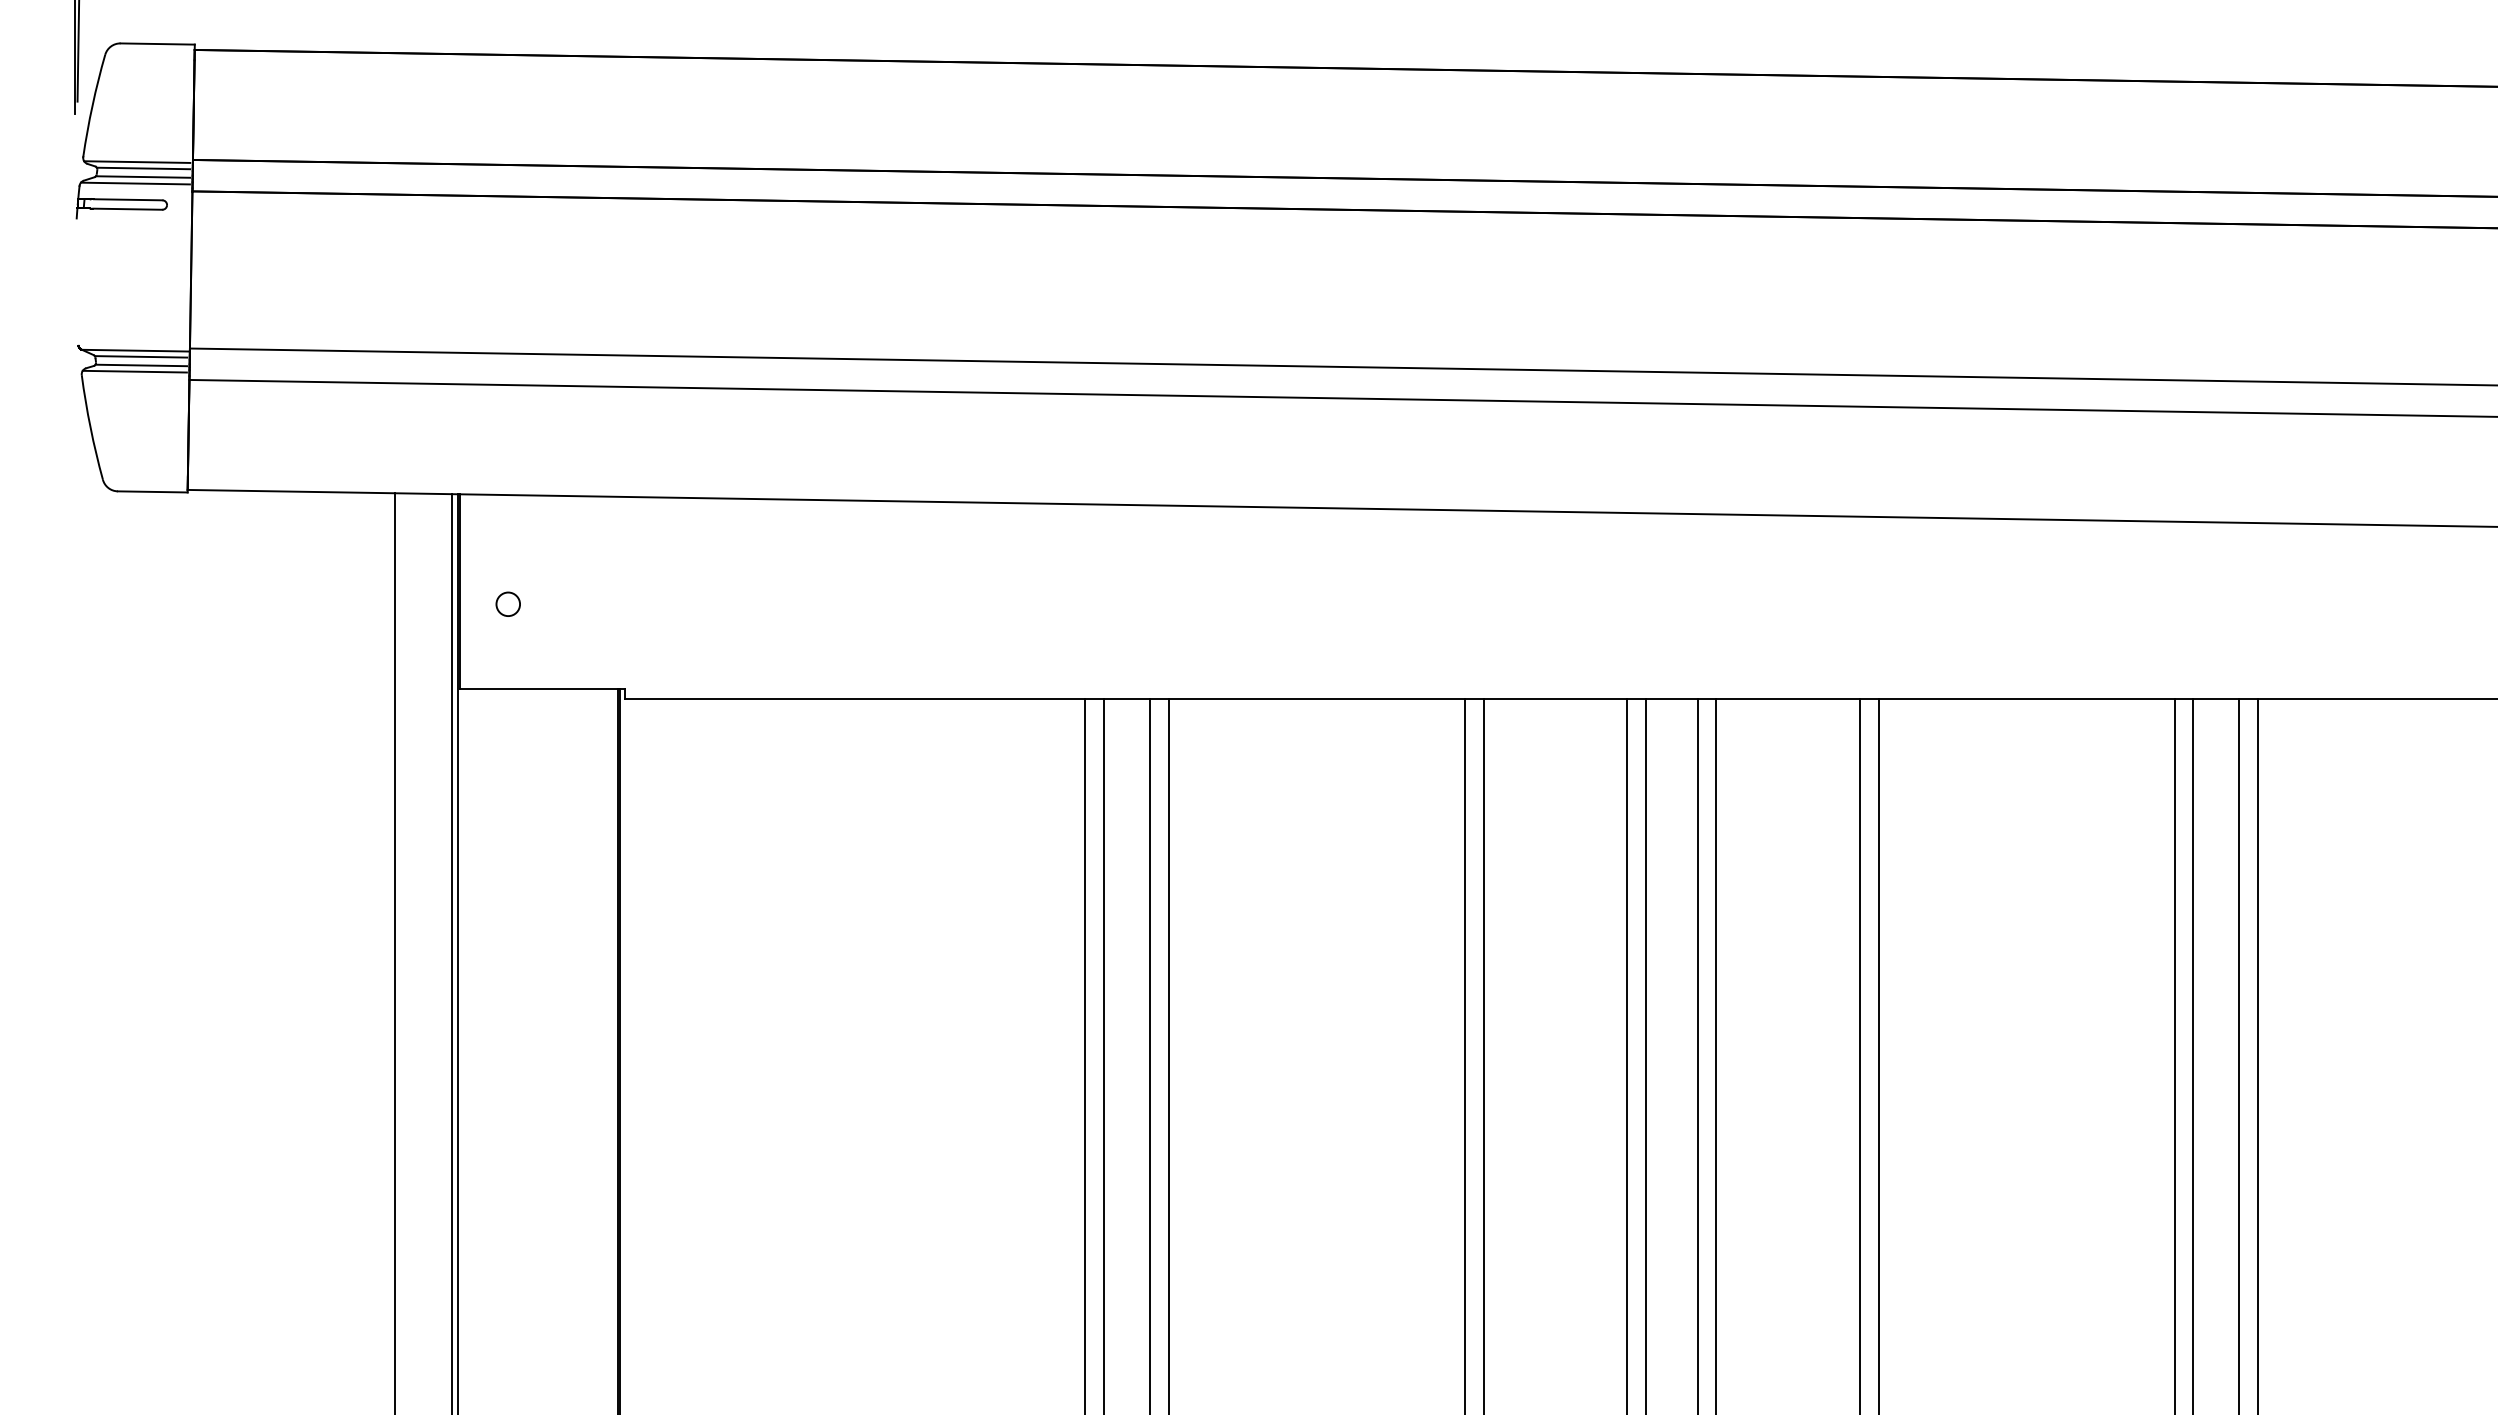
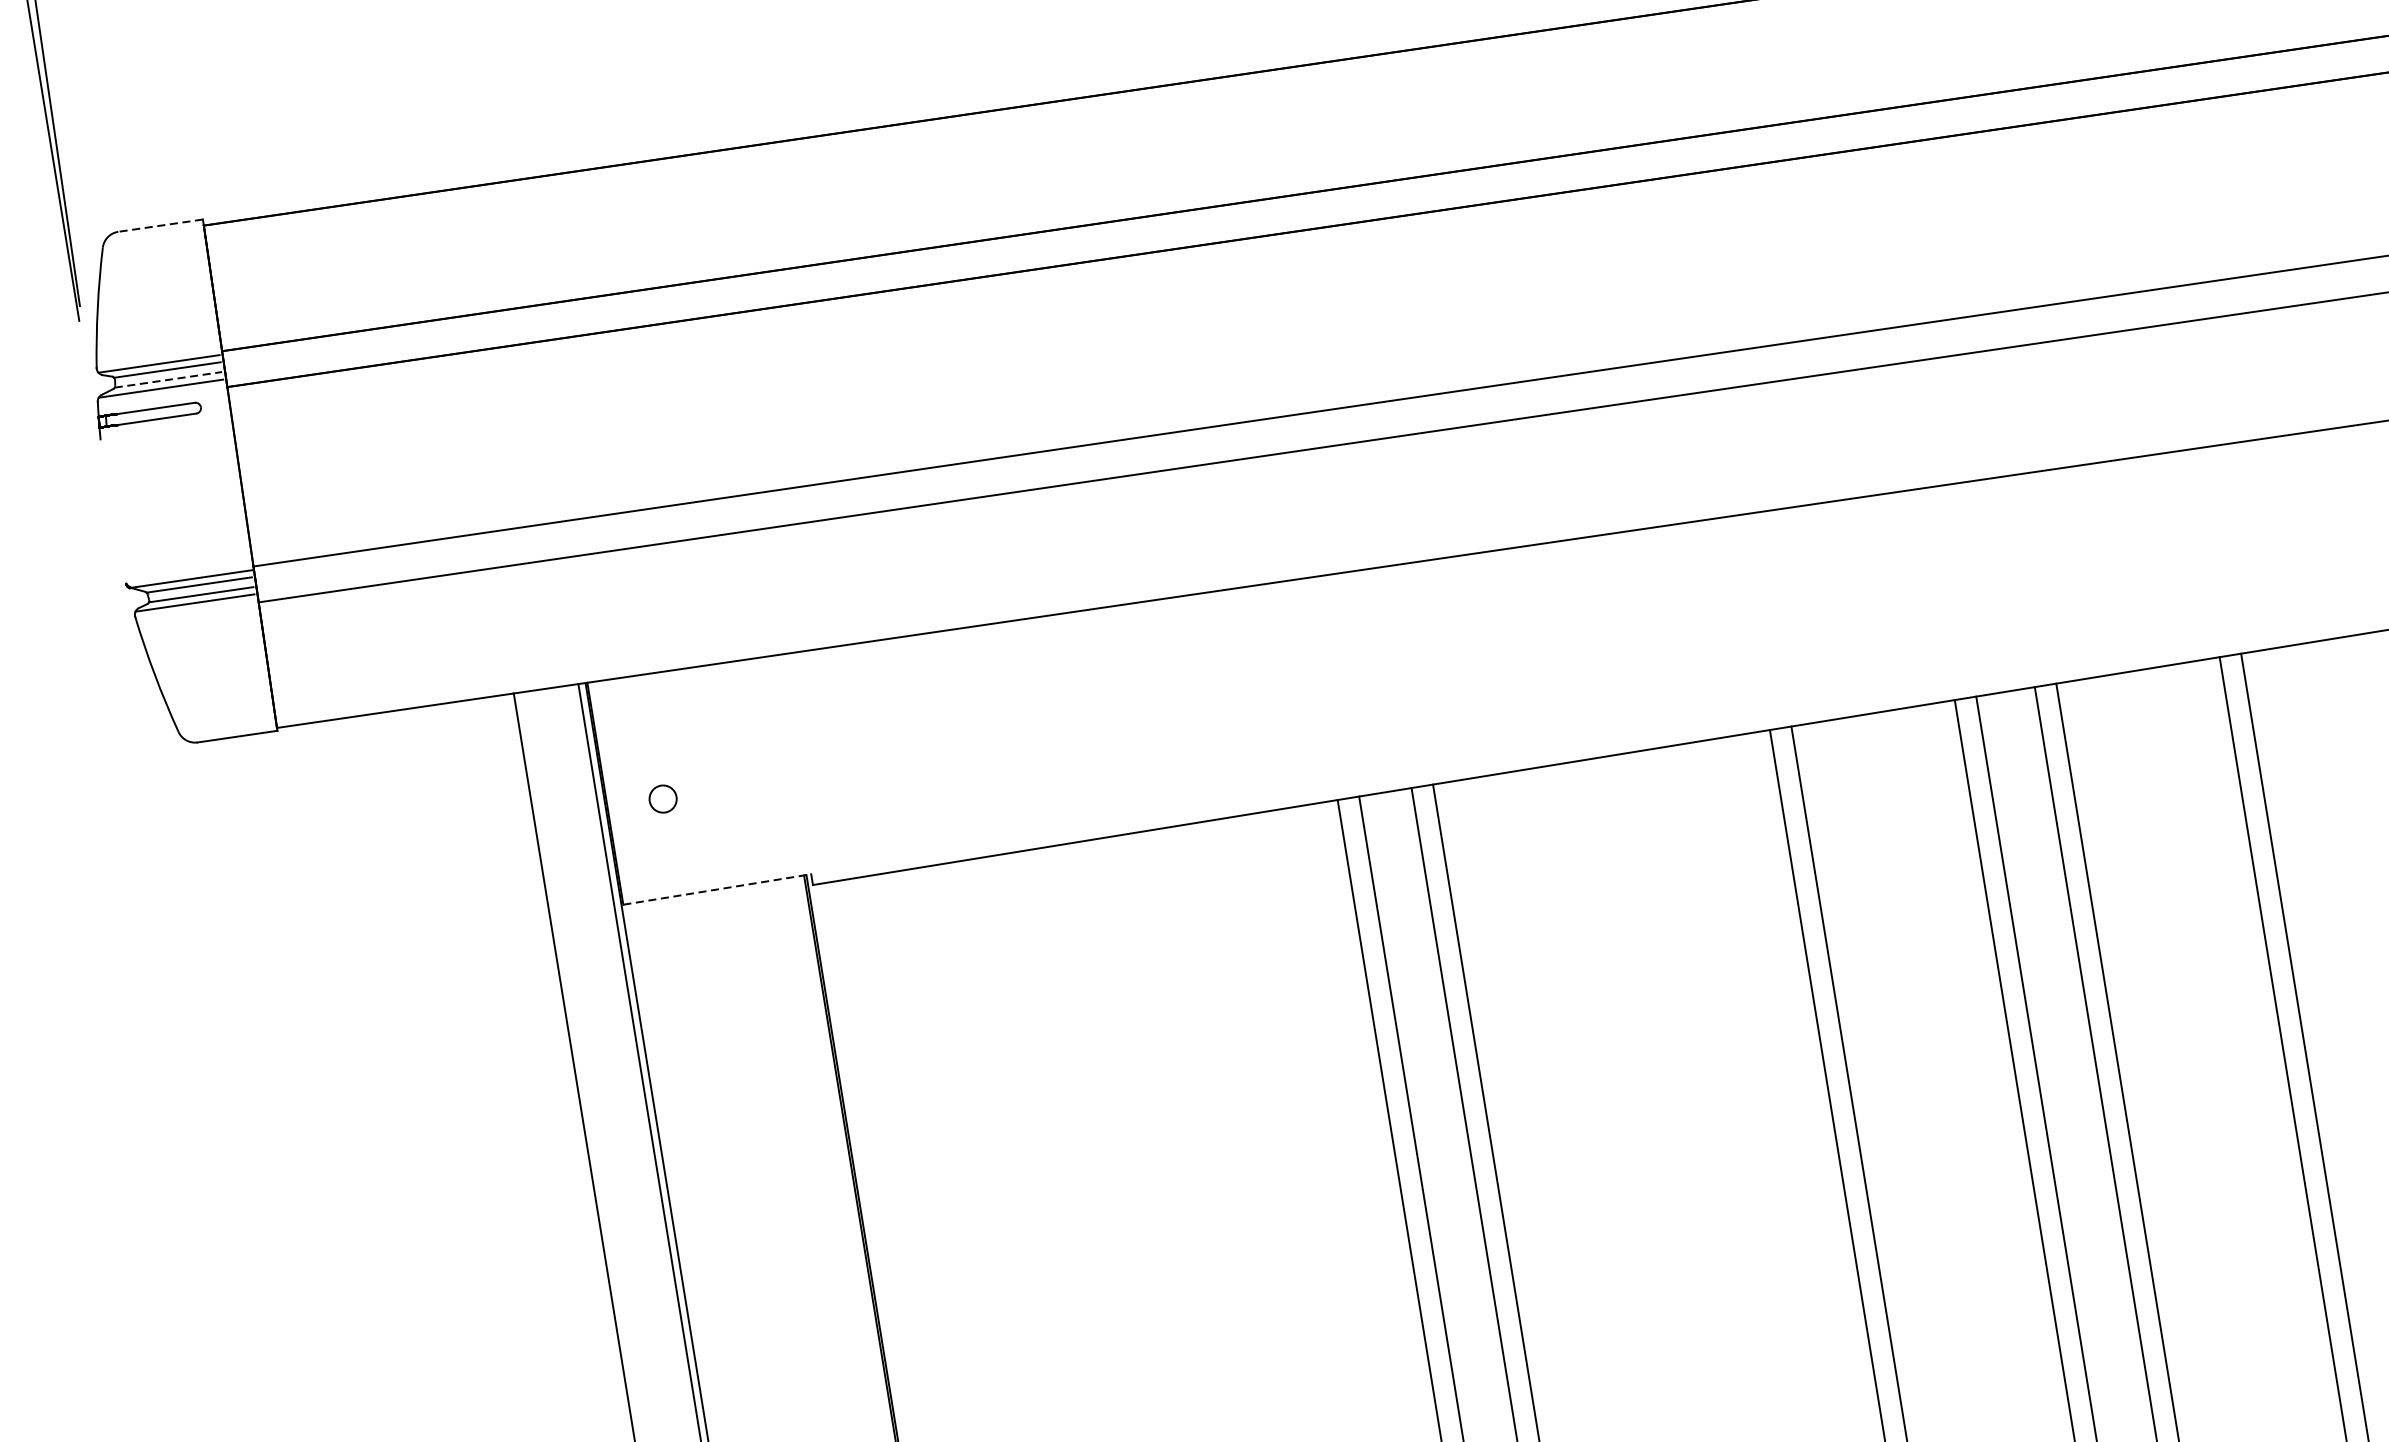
line: (157, 44) -> (160, 226), solid -> dashed
line: (143, 177) -> (169, 380), solid -> dashed
line: (542, 689) -> (717, 889), solid -> dashed

